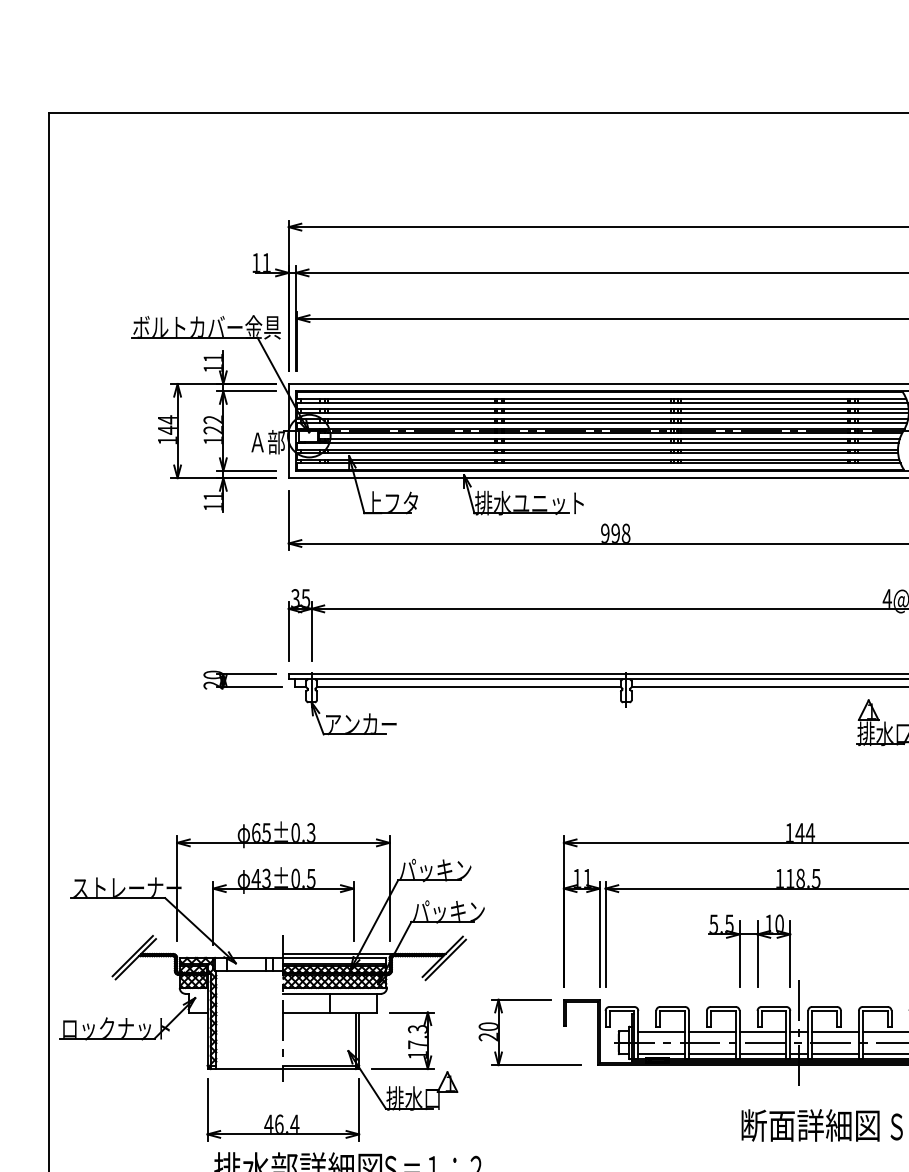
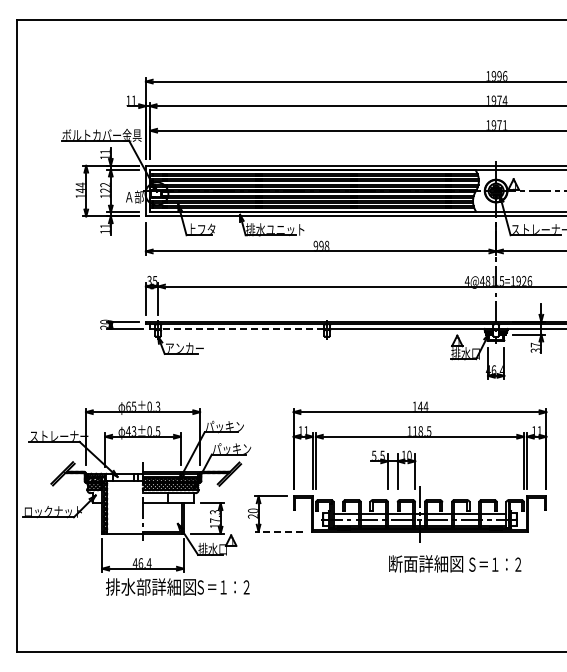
line: (468, 687) -> (242, 328), solid -> dashed
line: (537, 1065) -> (279, 531), solid -> dashed

